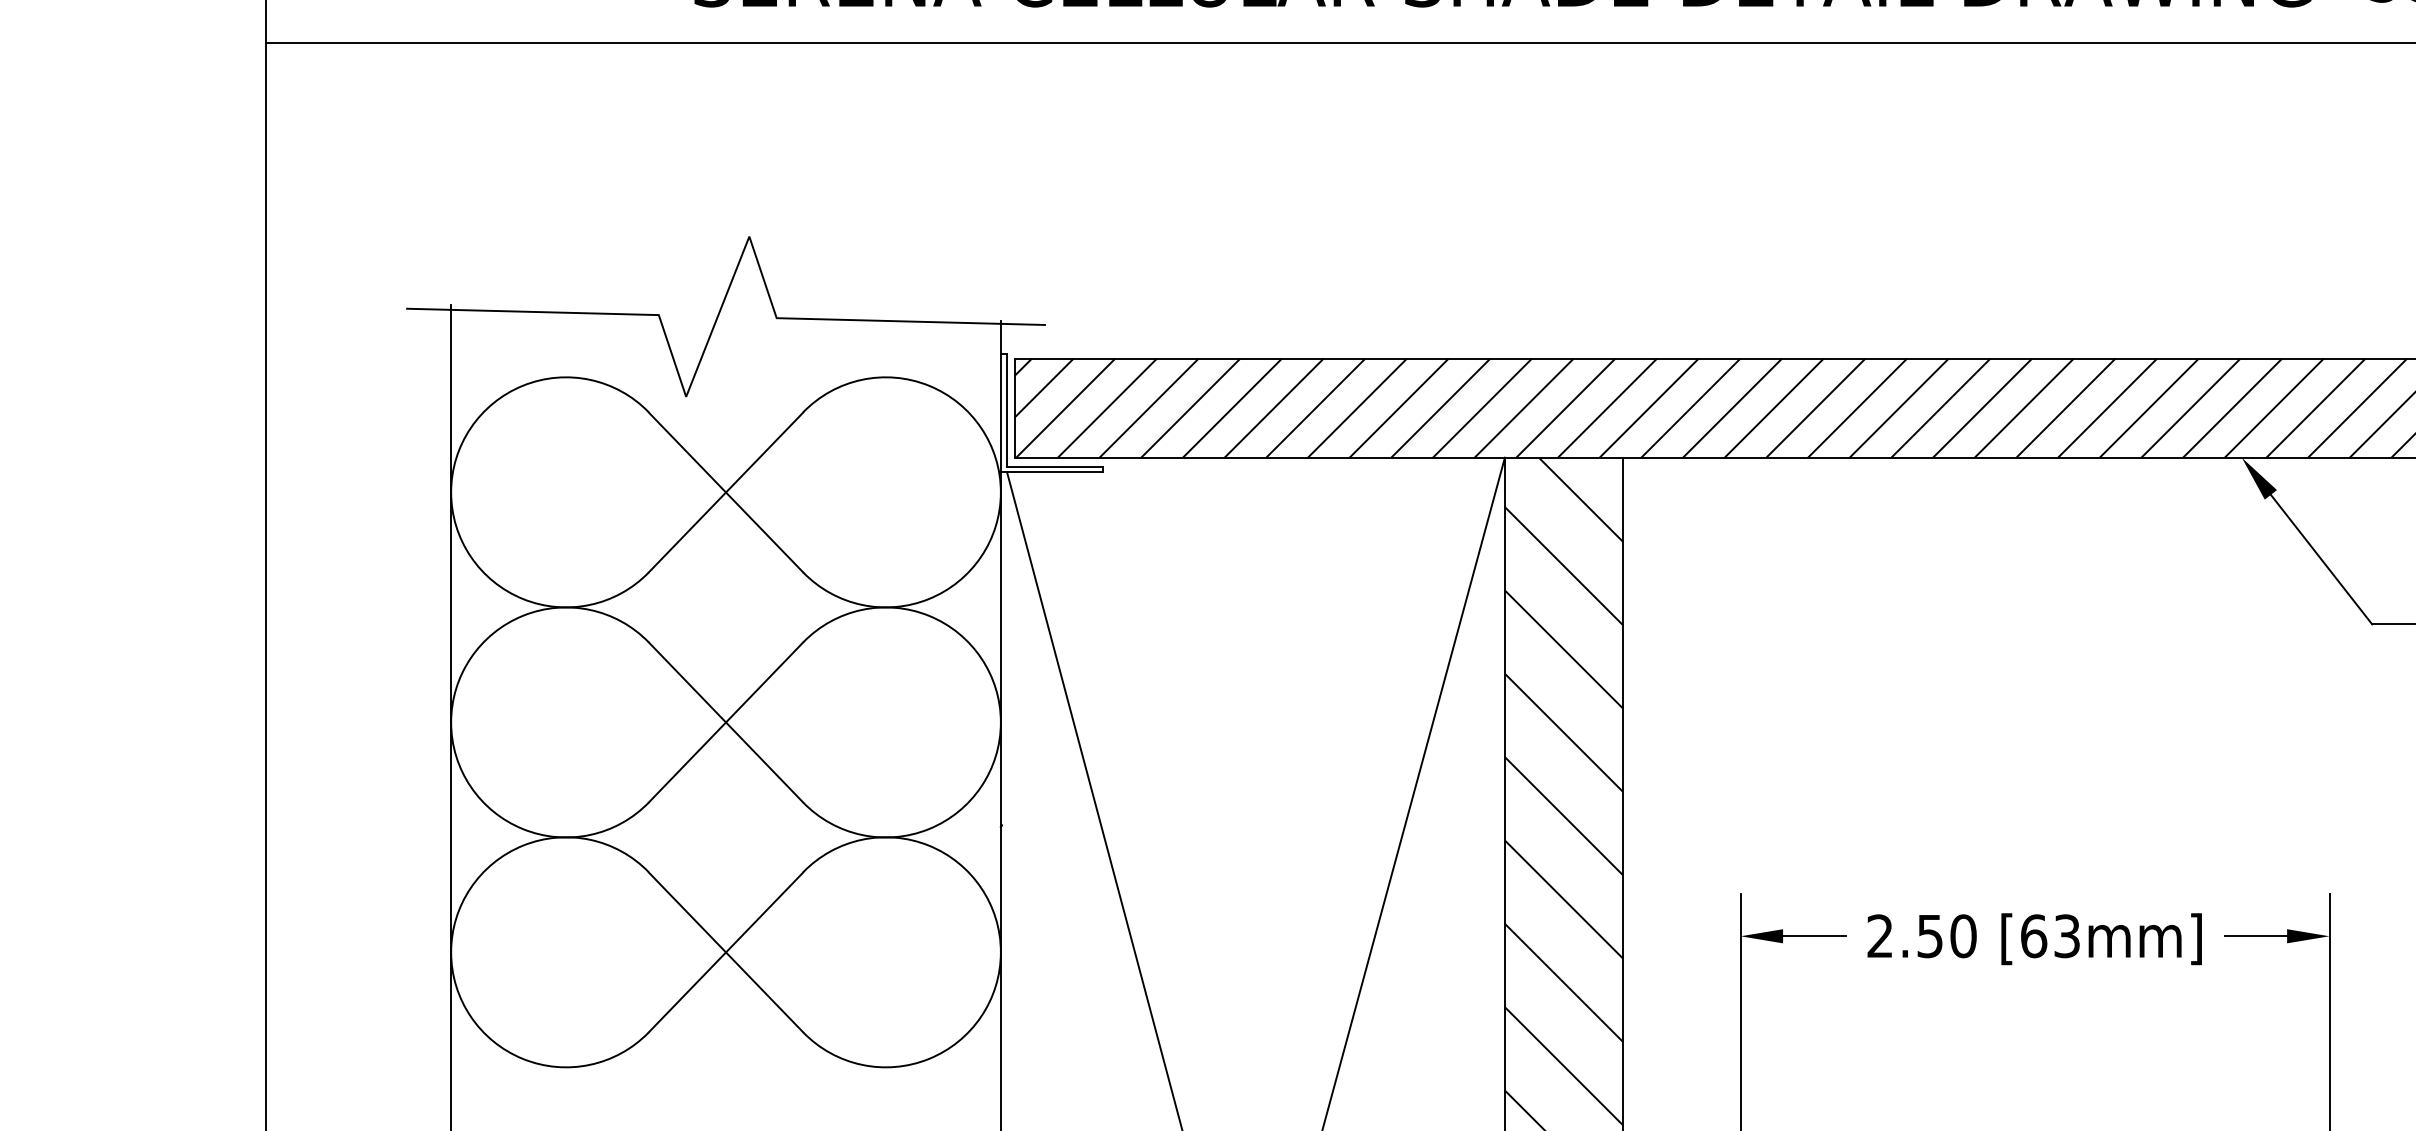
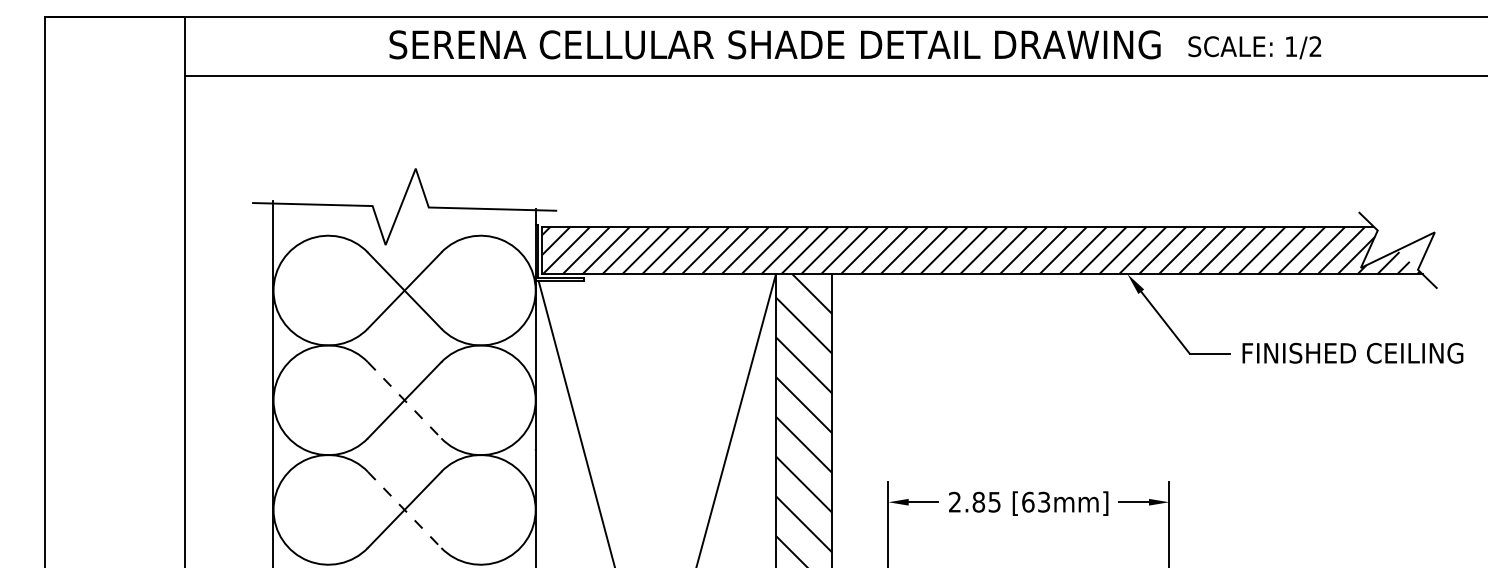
line: (725, 722) -> (404, 400), solid -> dashed
text: (1946, 934) -> (986, 501), 2.50 -> 2.85
line: (725, 951) -> (404, 509), solid -> dashed

